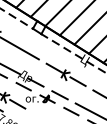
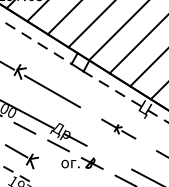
part: (66, 74) -> (118, 128), size x0.6
line: (59, 94) -> (109, 157), removed
line: (17, 104) -> (49, 170), removed

